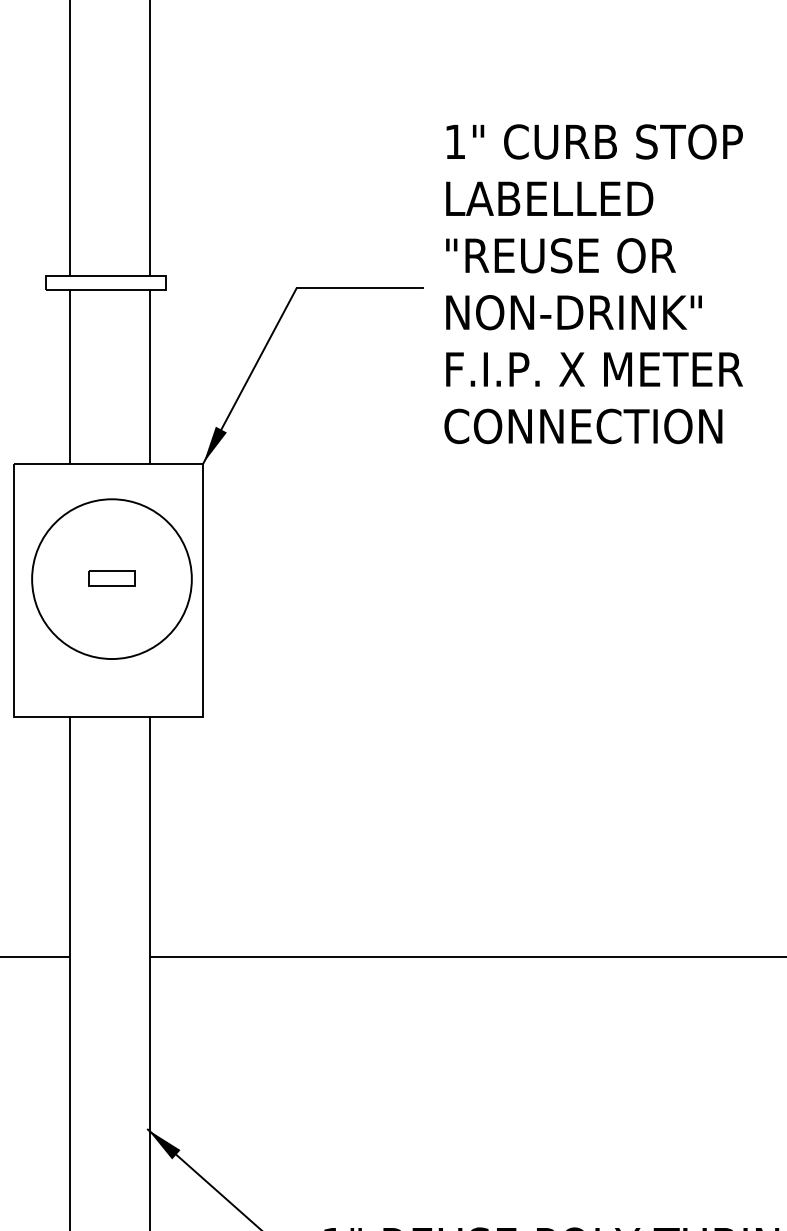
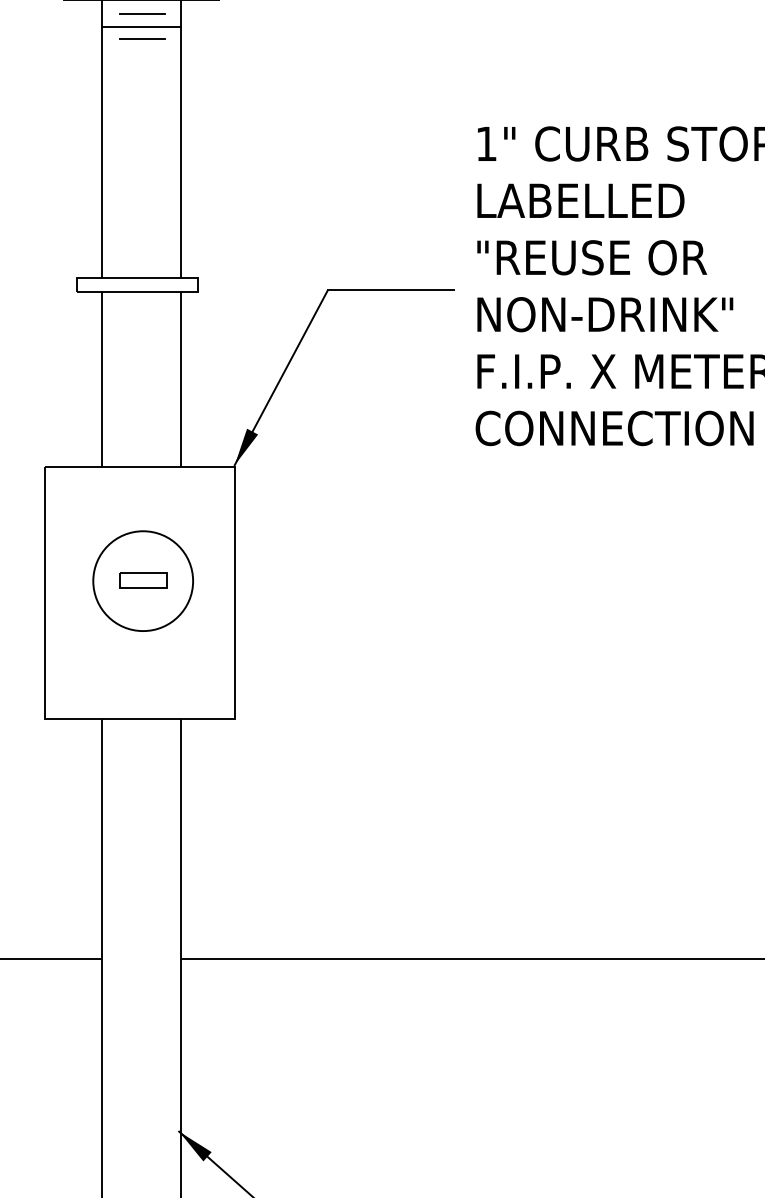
line: (110, 12) -> (141, 14), added
line: (109, 24) -> (140, 26), added
line: (110, 36) -> (141, 38), added
circle: (111, 579) -> (142, 581), size x0.62

